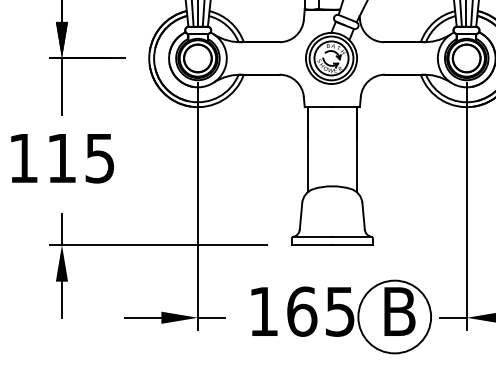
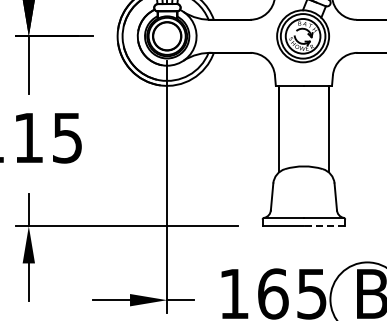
line: (352, 245) -> (324, 226), solid -> dashed

